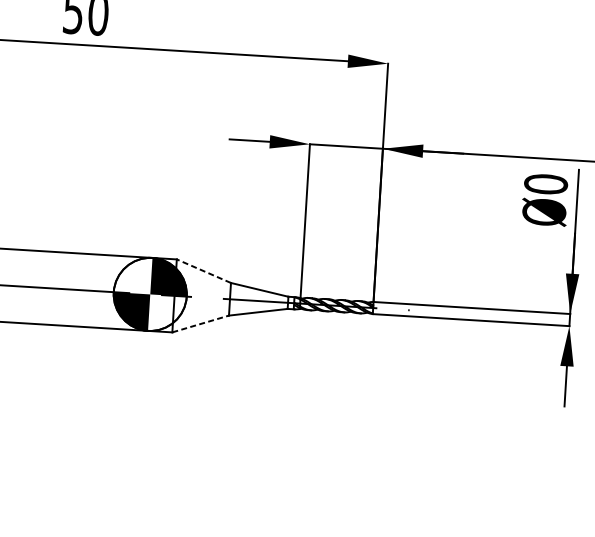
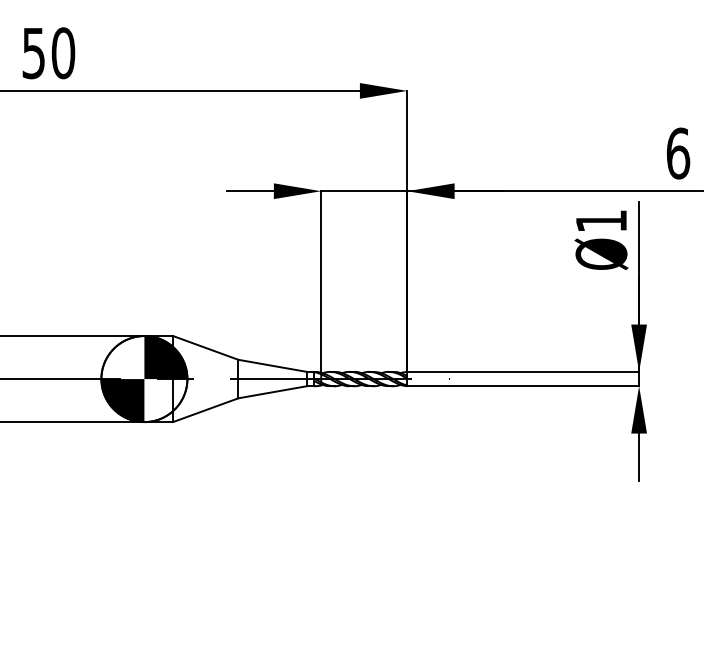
text: (546, 183) -> (601, 220), Ø0 -> Ø1
line: (203, 270) -> (205, 347), dashed -> solid
line: (200, 324) -> (205, 410), dashed -> solid

